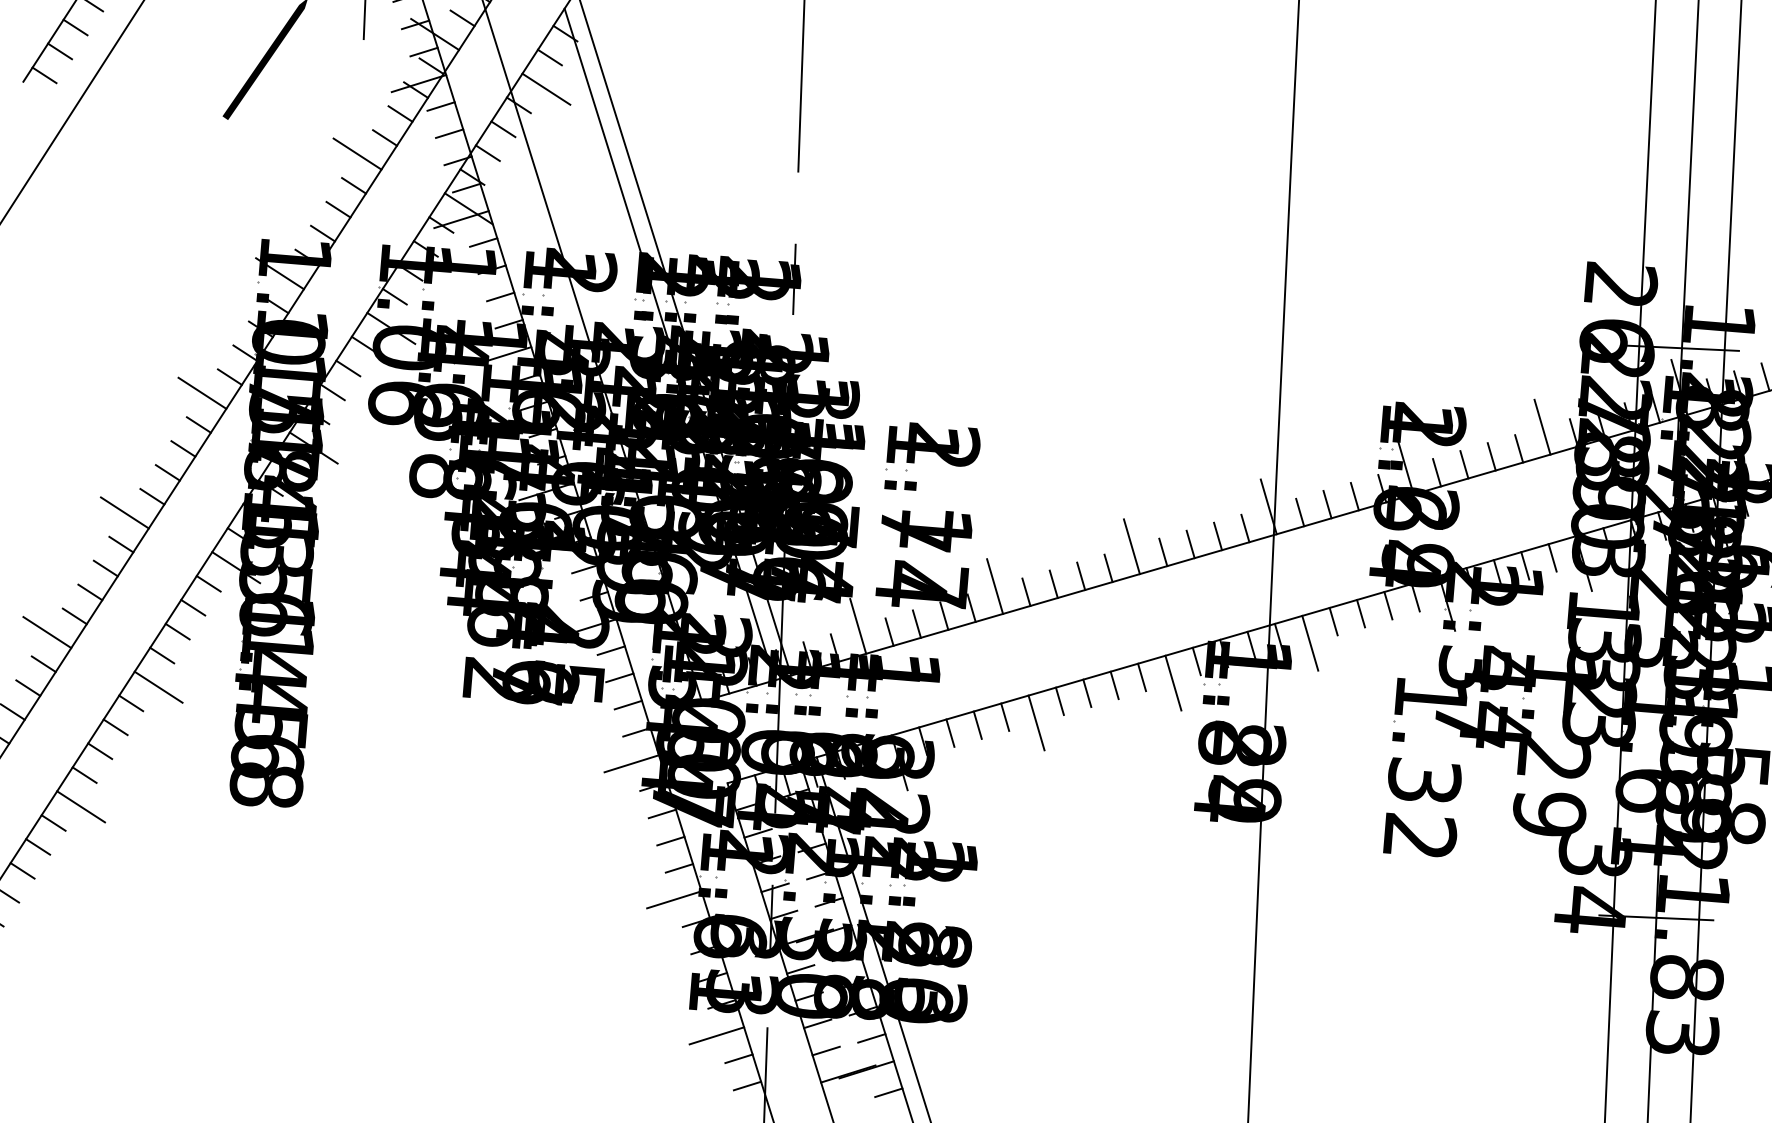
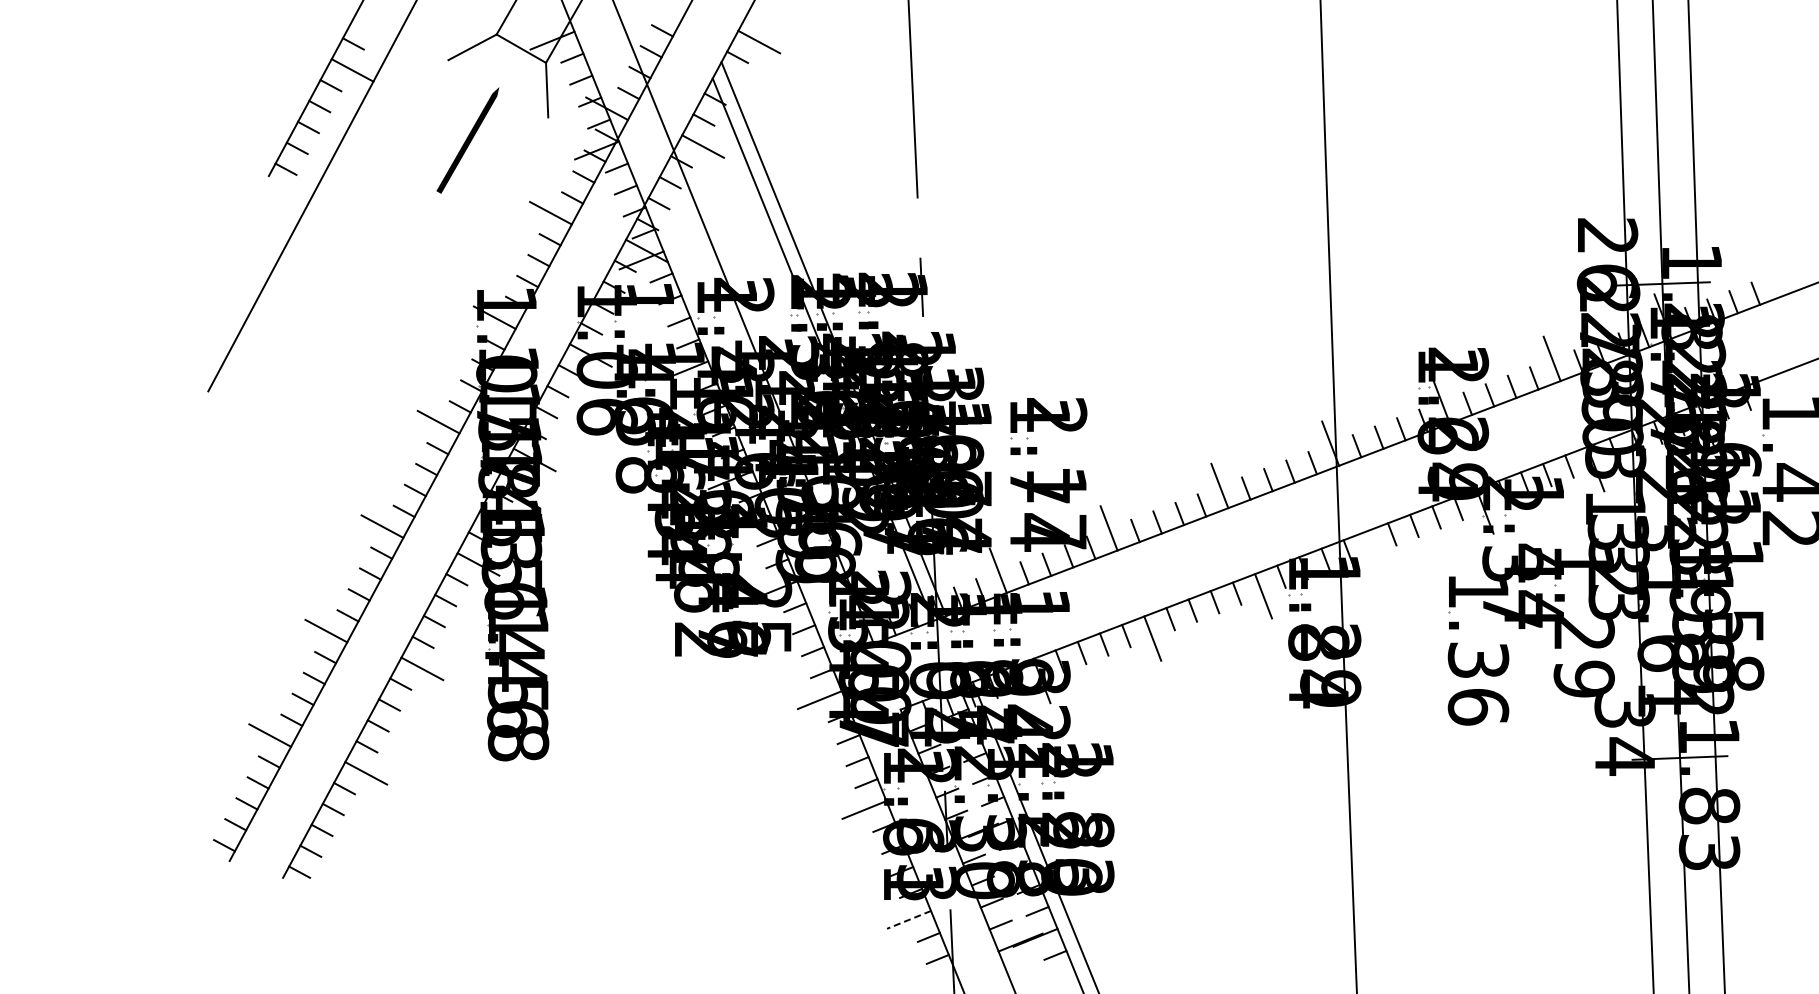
line: (1309, 642) -> (1373, 553), removed
text: (1419, 837) -> (1478, 707), 1.32 -> 1.36
line: (717, 1035) -> (909, 919), solid -> dashed

